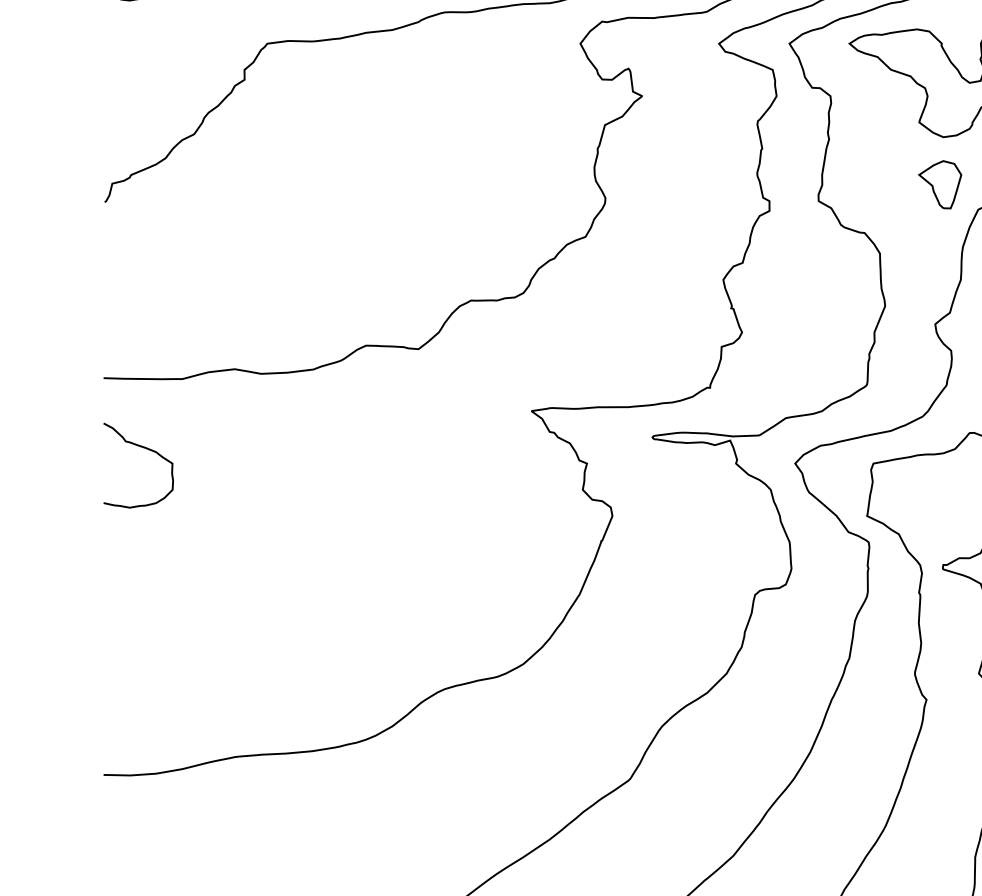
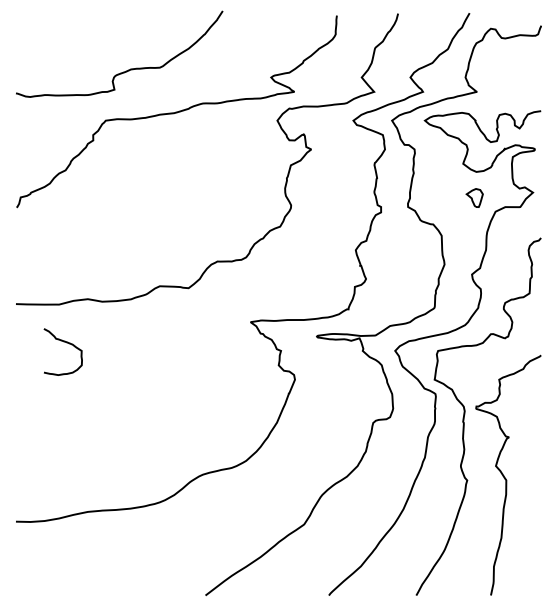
part: (939, 183) -> (474, 197), size x0.7
curve: (144, 450) -> (66, 343), moved

